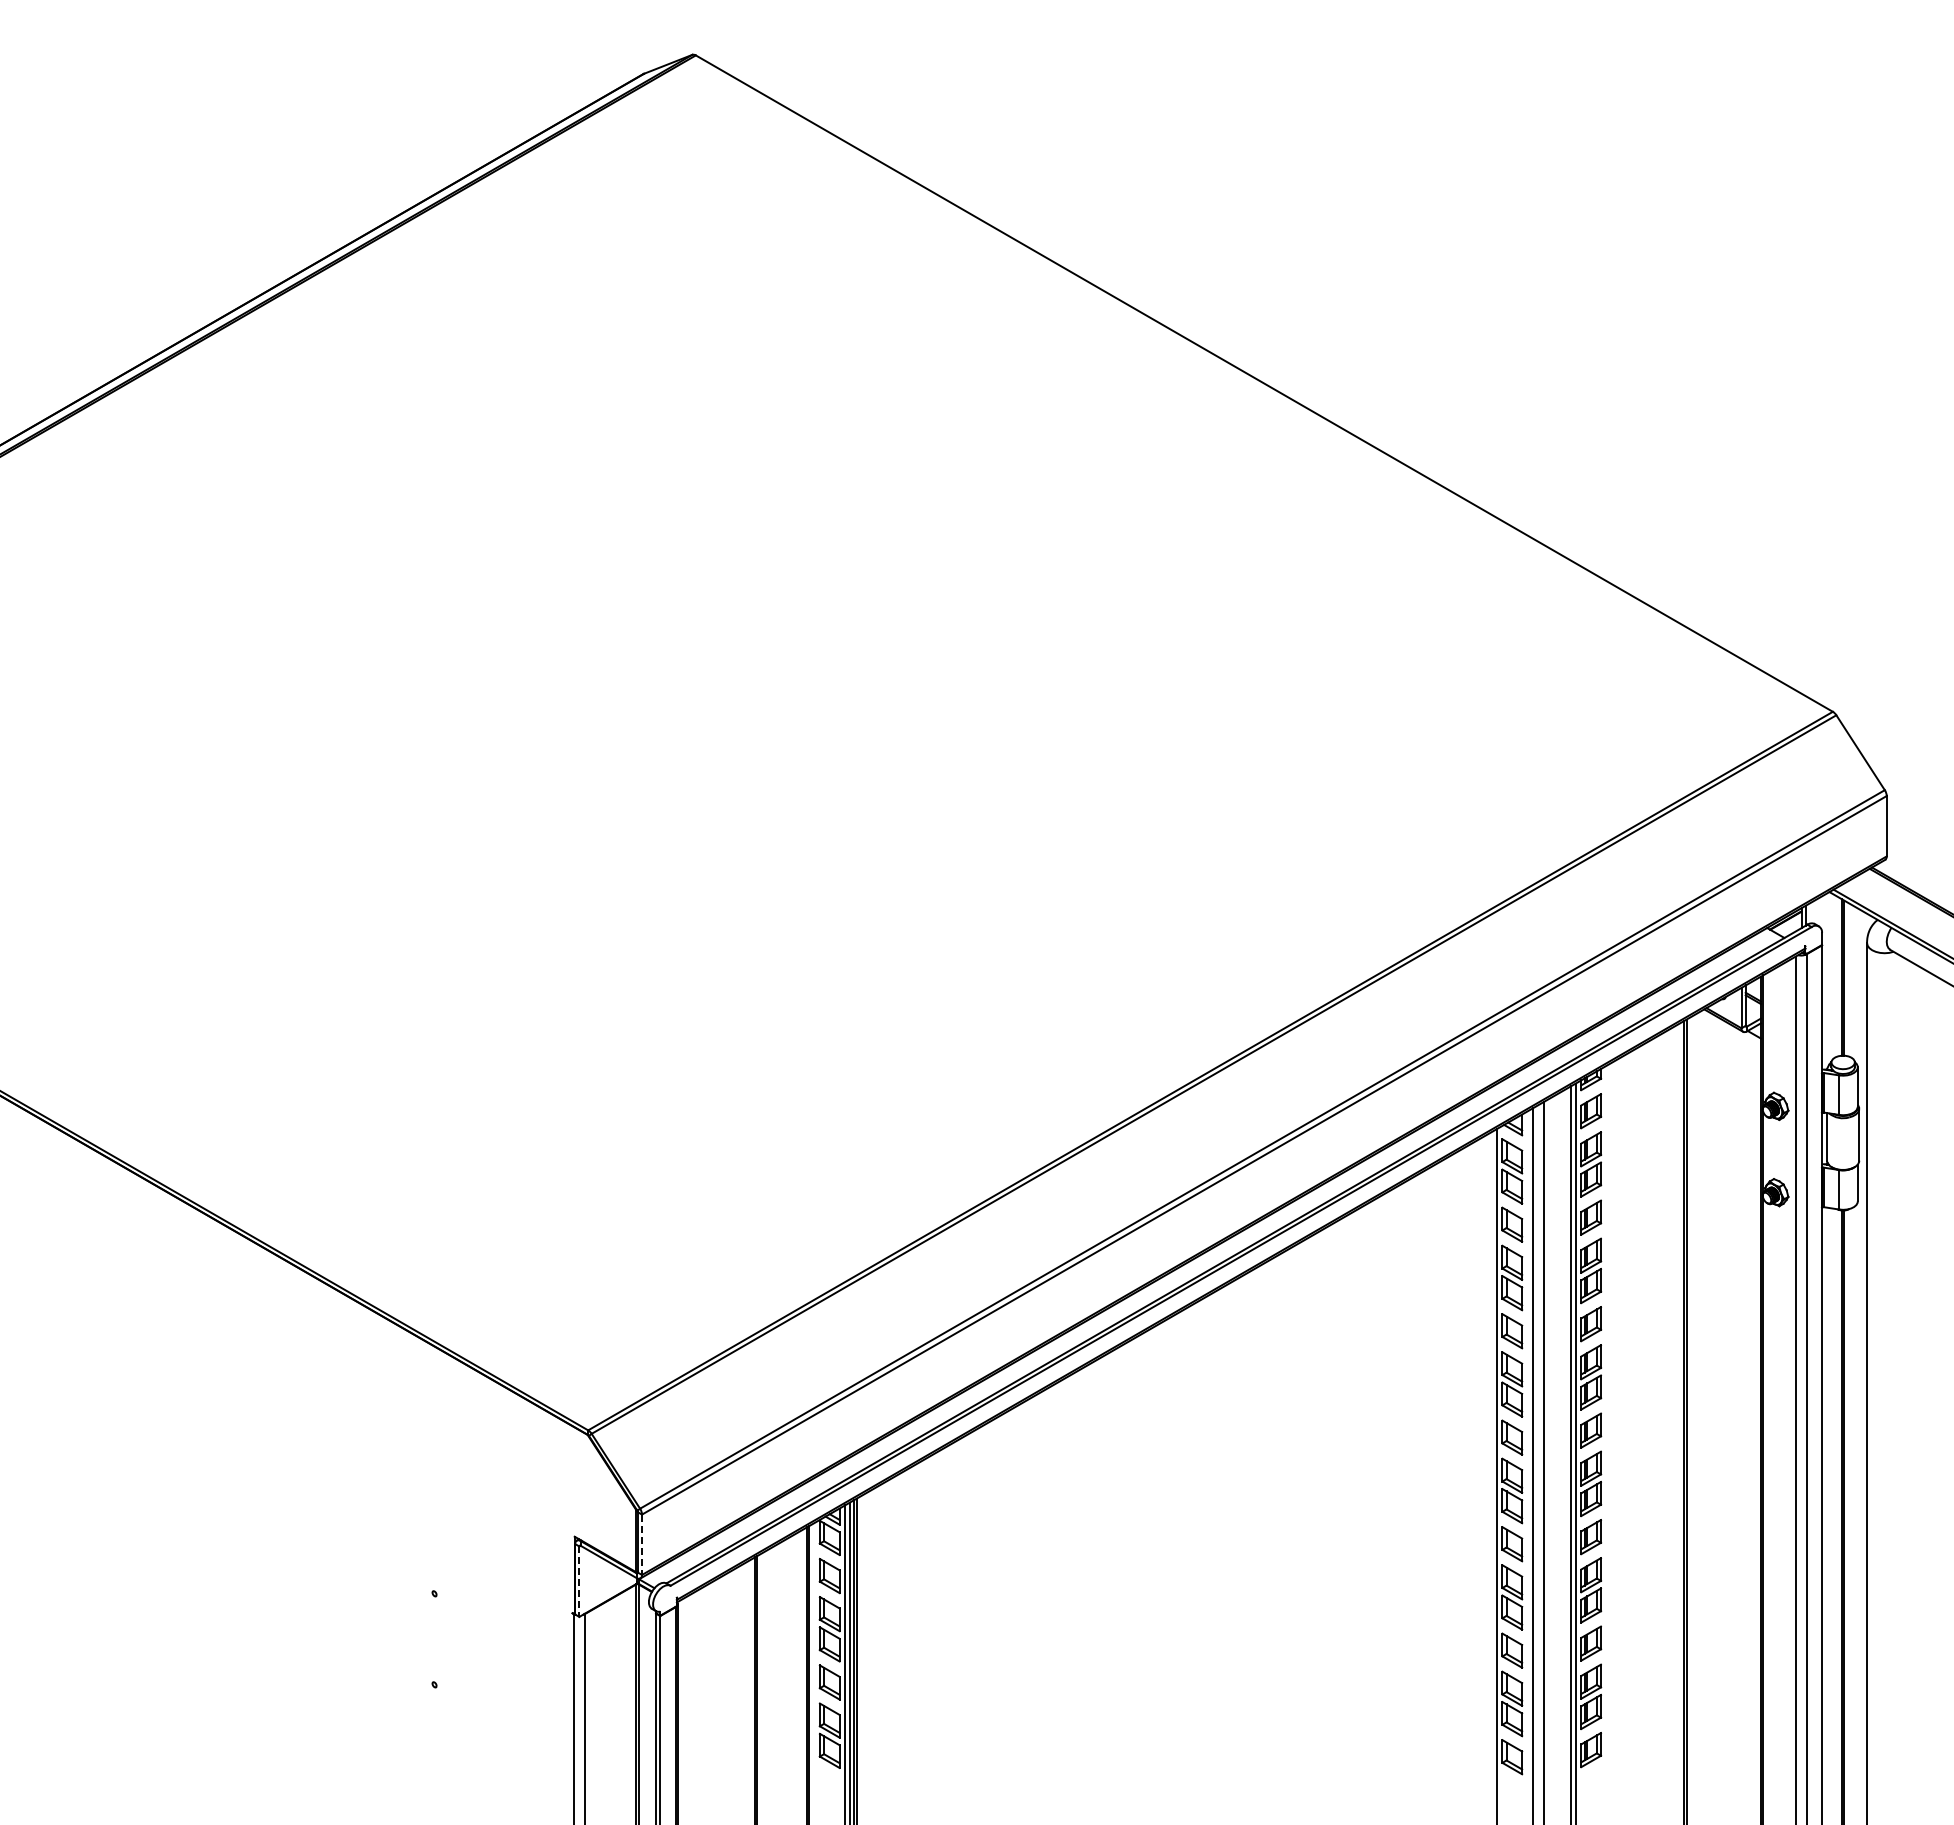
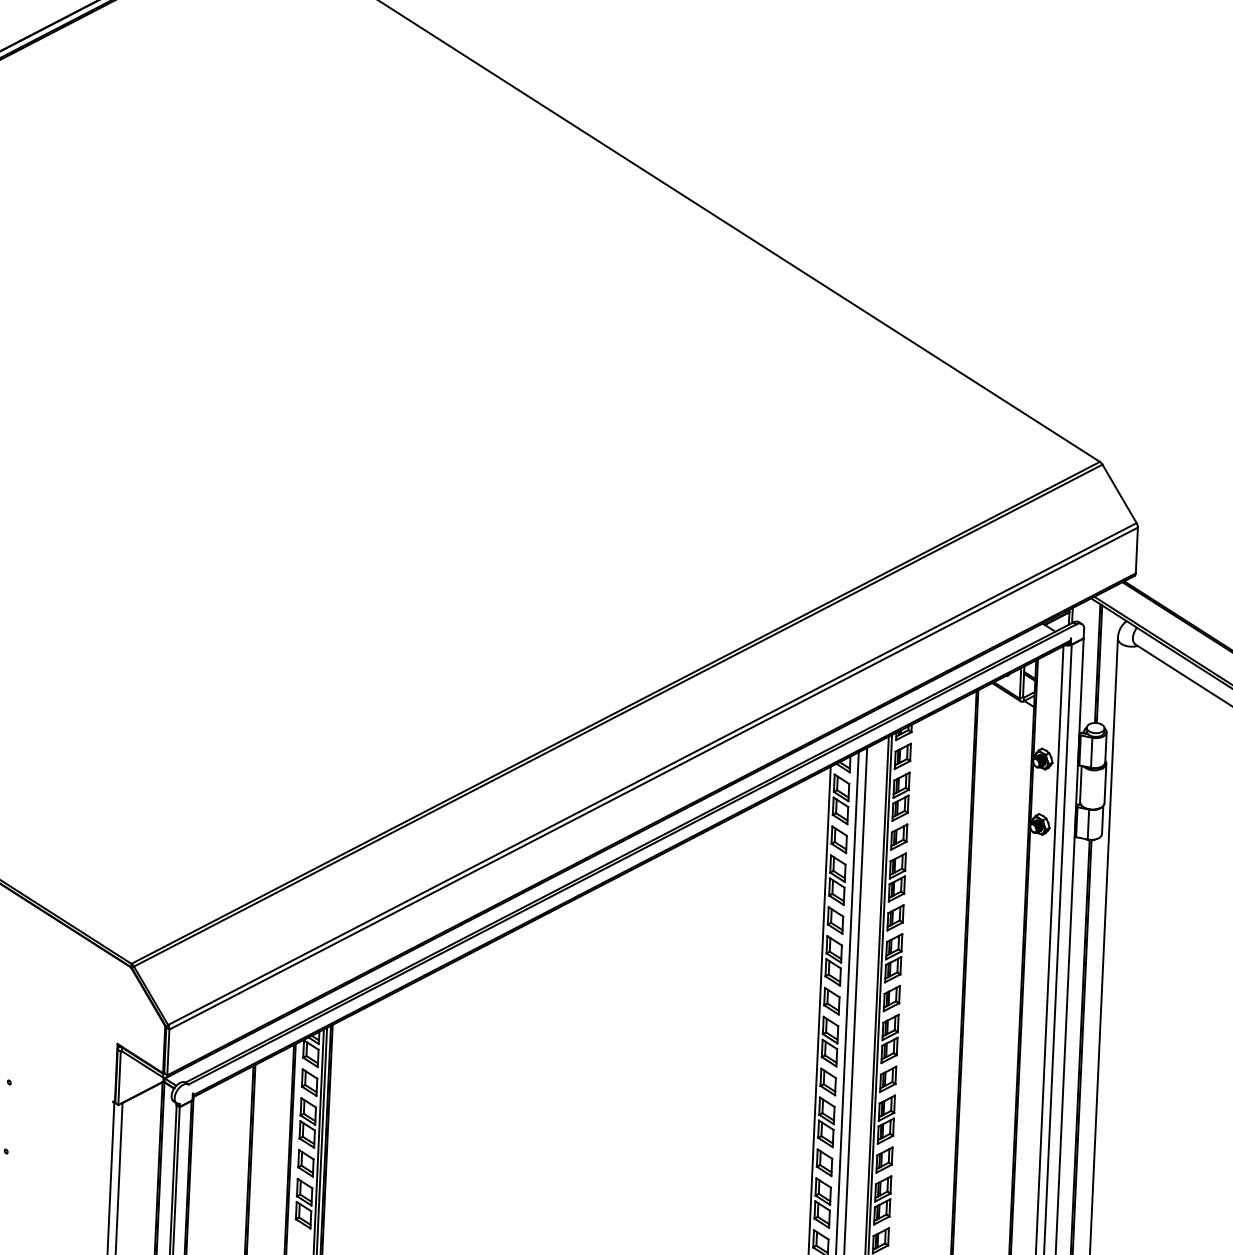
line: (642, 1545) -> (168, 1053), dashed -> solid
line: (579, 1582) -> (119, 1078), dashed -> solid

